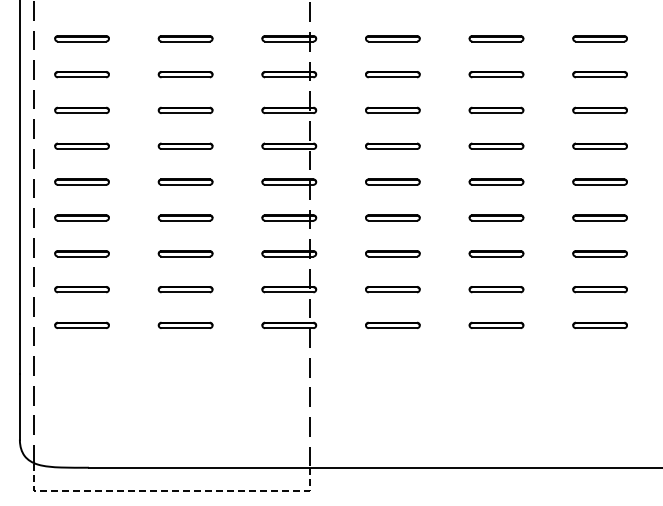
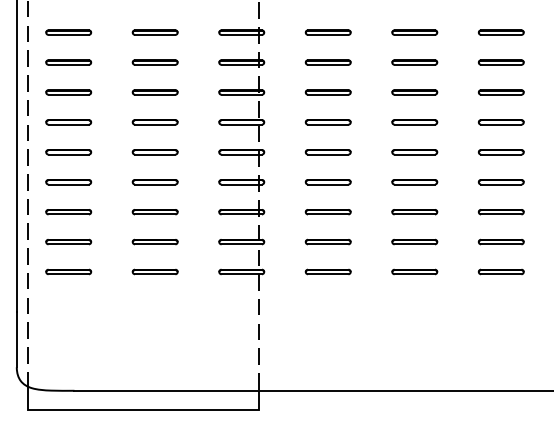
line: (169, 490) -> (141, 409), dashed -> solid

